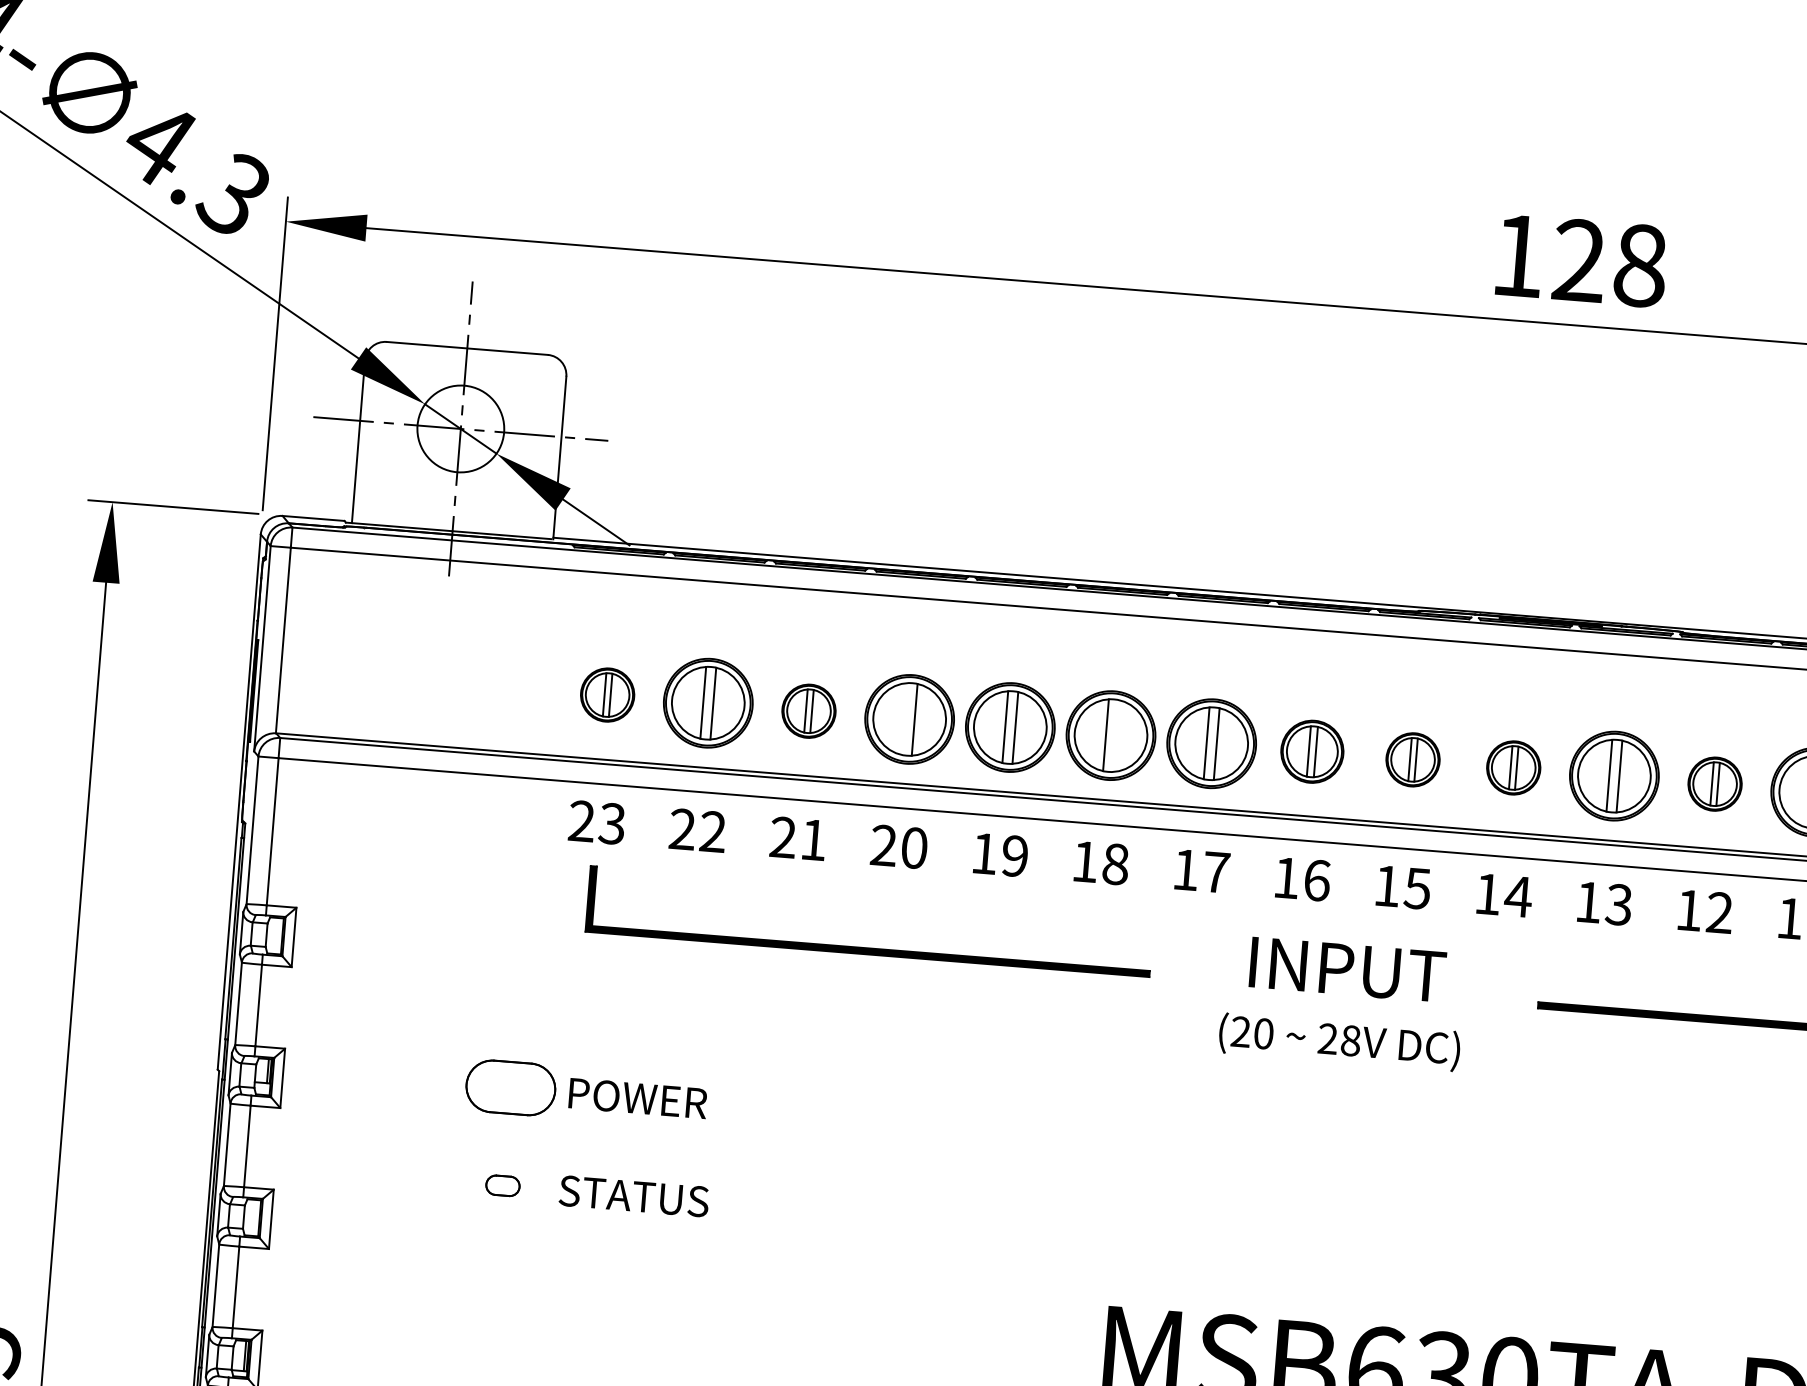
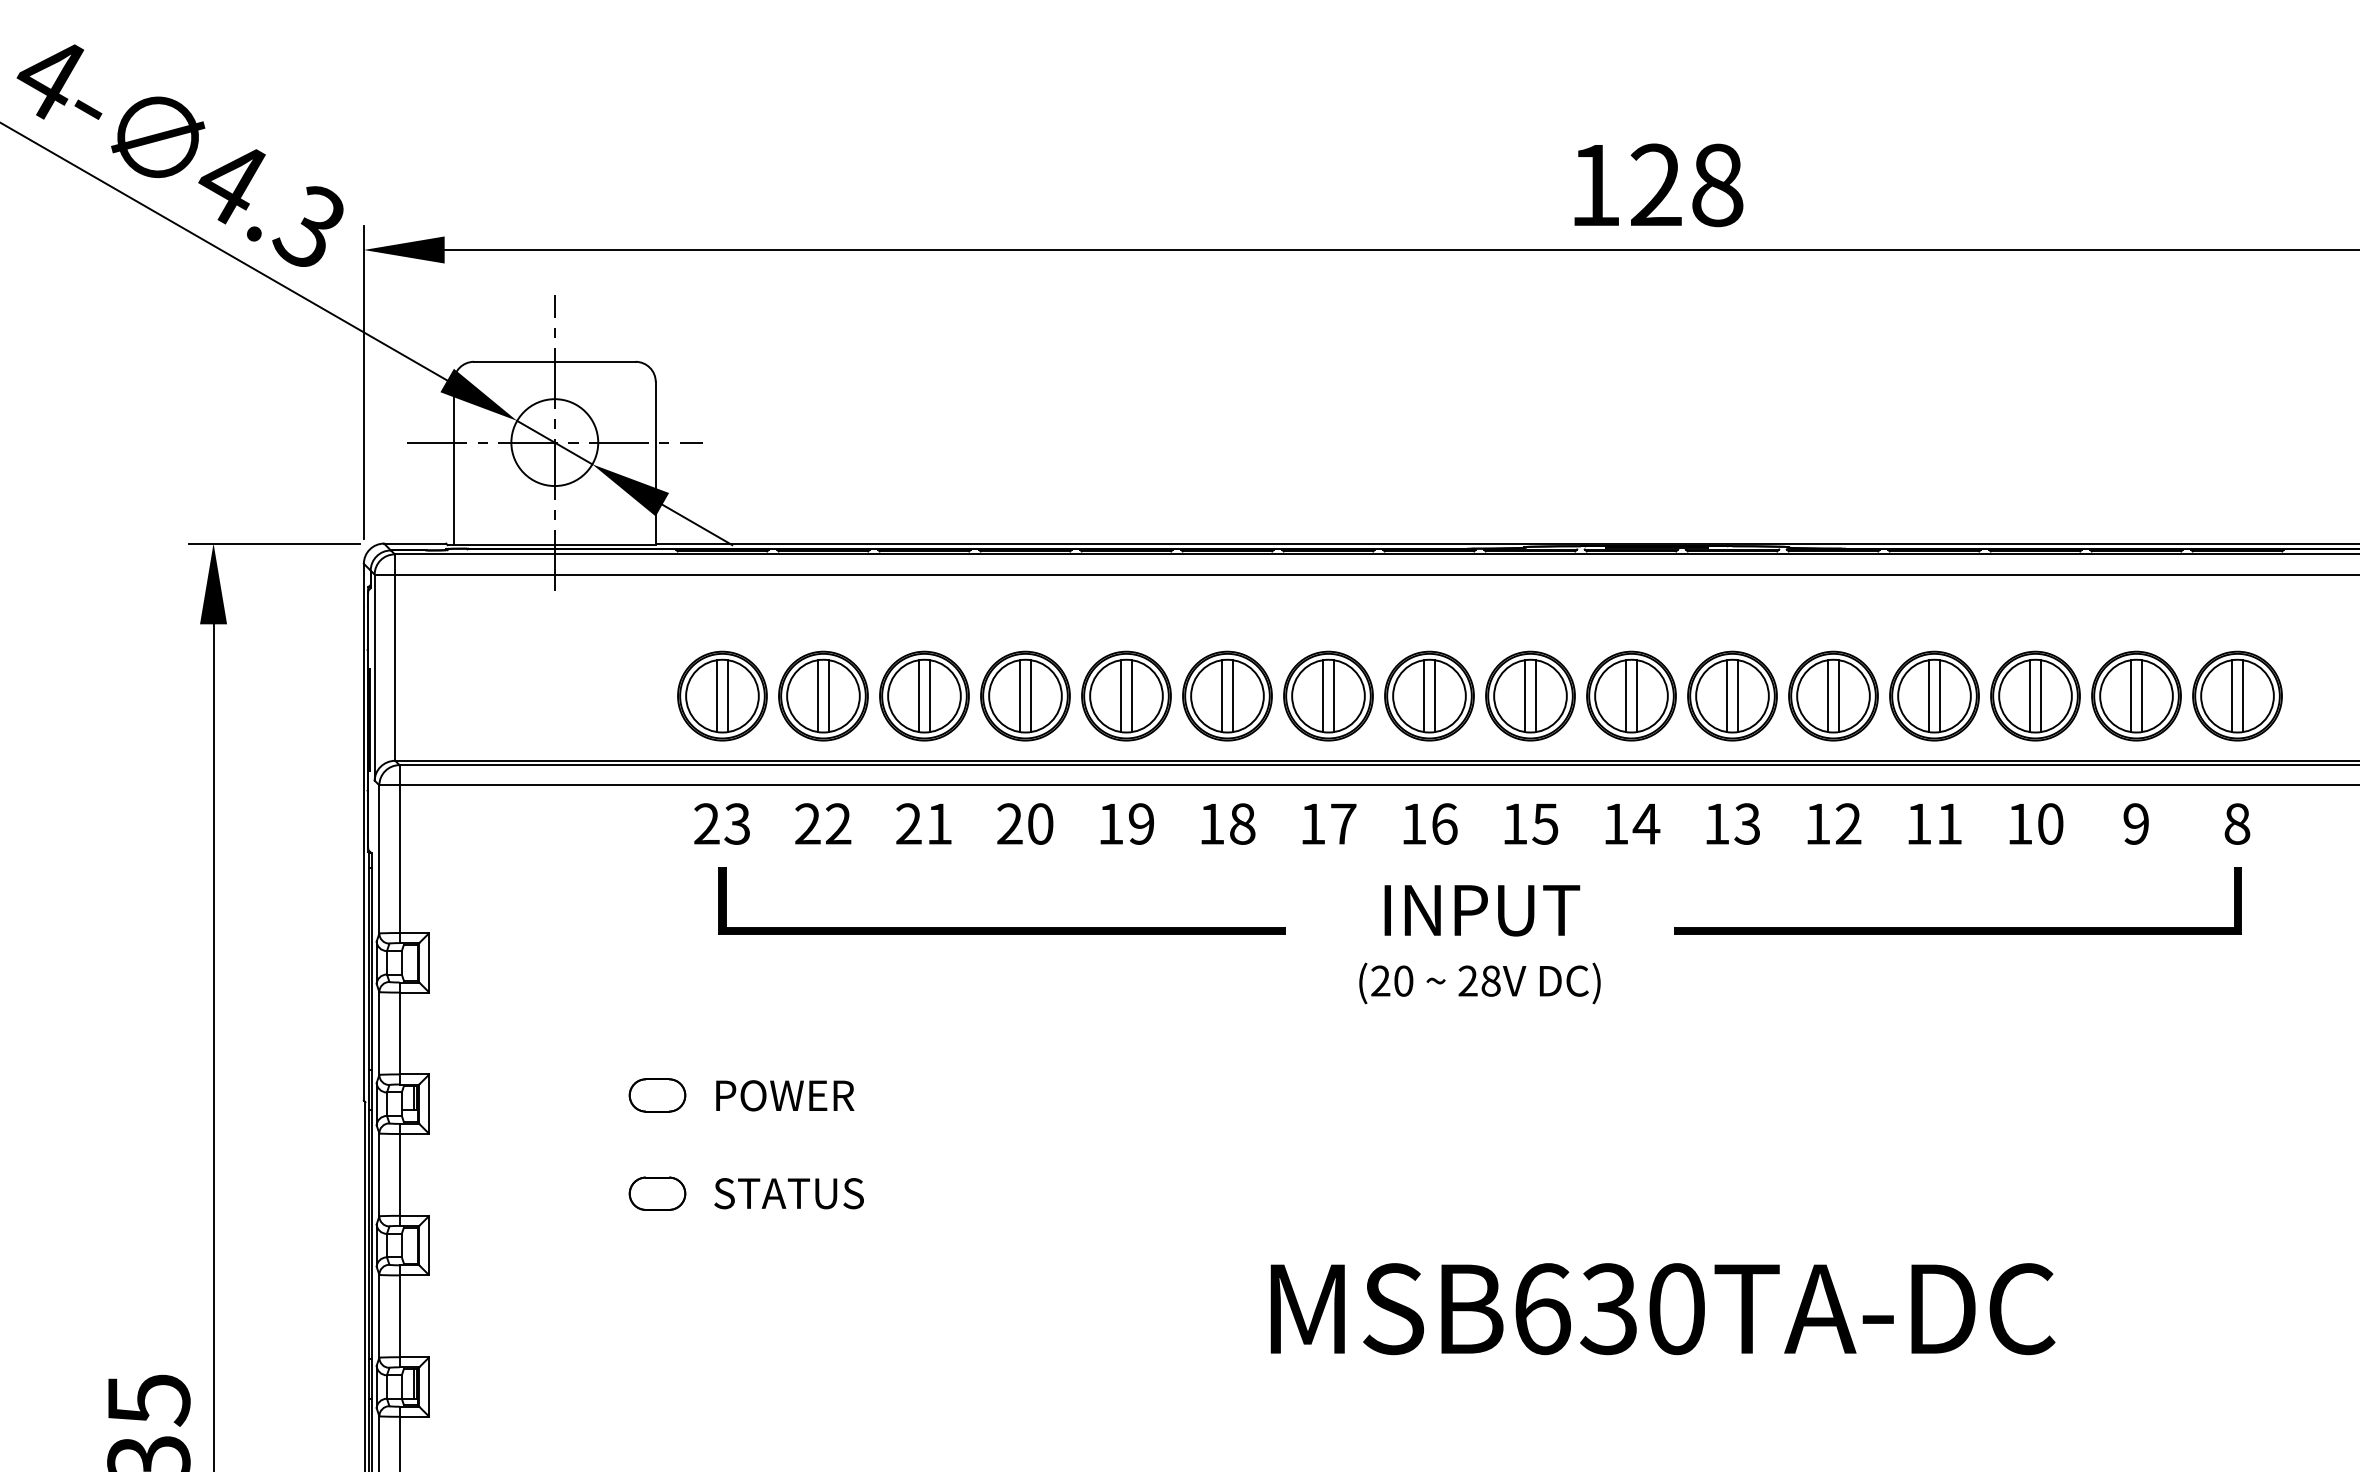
part: (607, 694) -> (722, 695), size x1.67
part: (809, 710) -> (924, 695), size x1.67
line: (904, 719) -> (1020, 696), added
line: (1115, 736) -> (1232, 696), added
part: (1312, 751) -> (1429, 695), size x1.43
part: (1413, 759) -> (1530, 695), size x1.67
part: (1513, 767) -> (1631, 695), size x1.67
part: (1715, 783) -> (1833, 695), size x1.67
part: (510, 1087) -> (657, 1095), size x0.62
part: (502, 1185) -> (657, 1193), size x1.67

